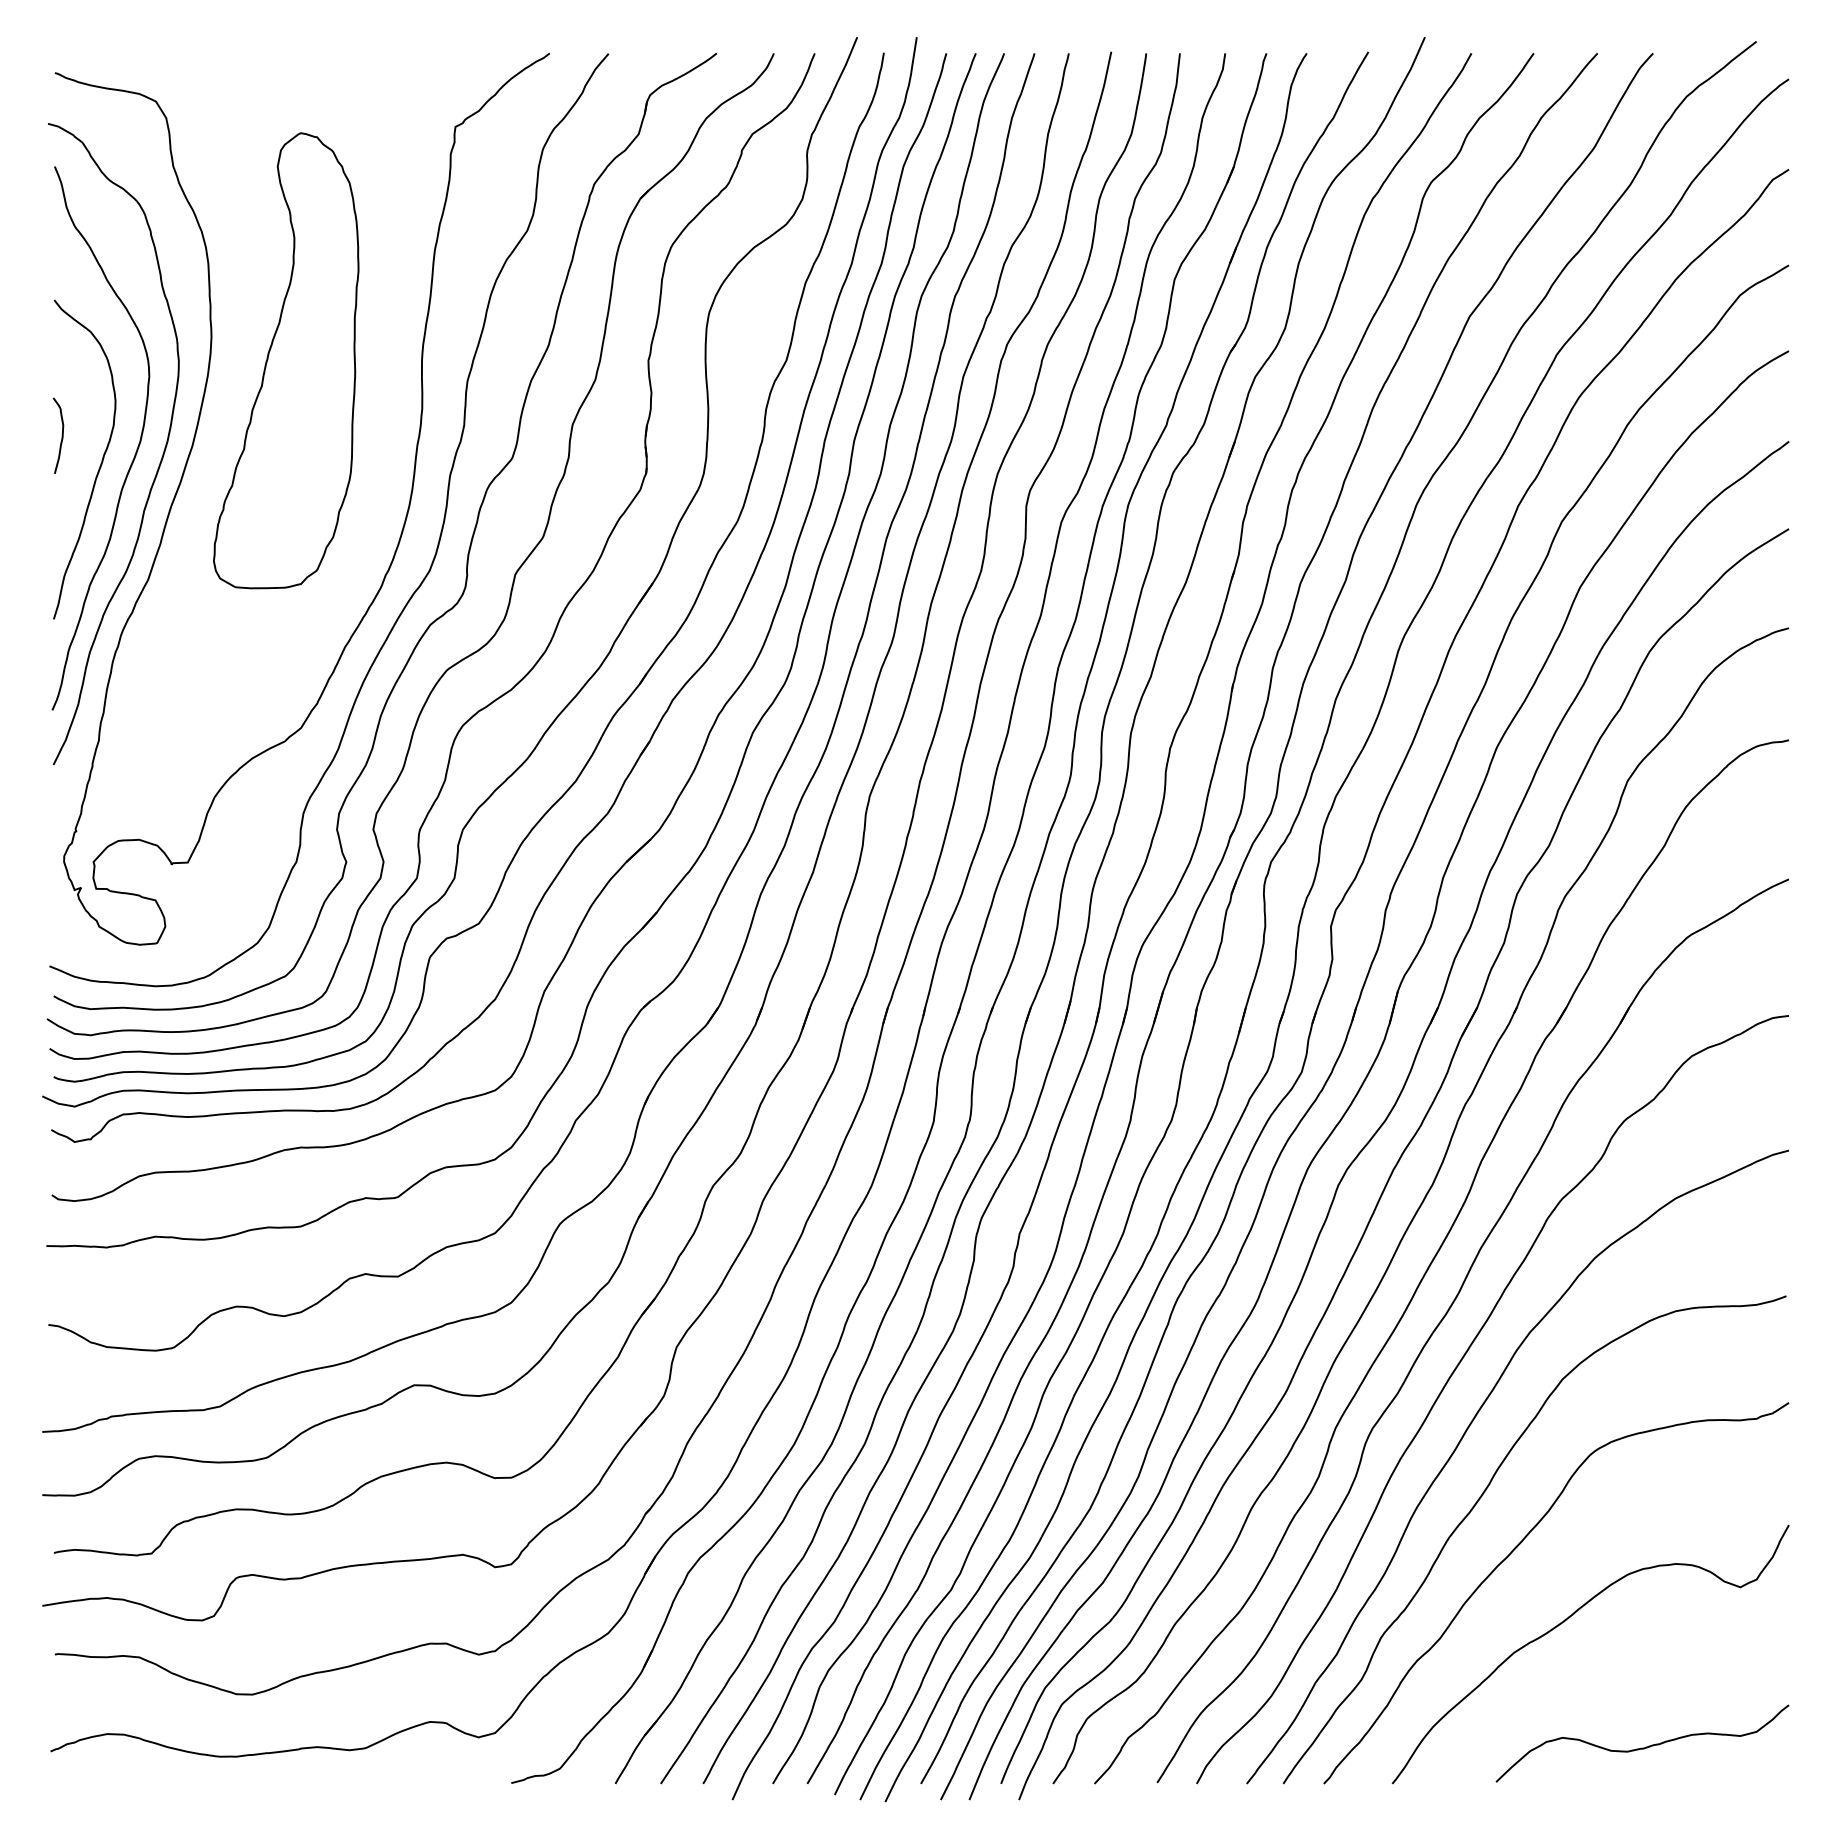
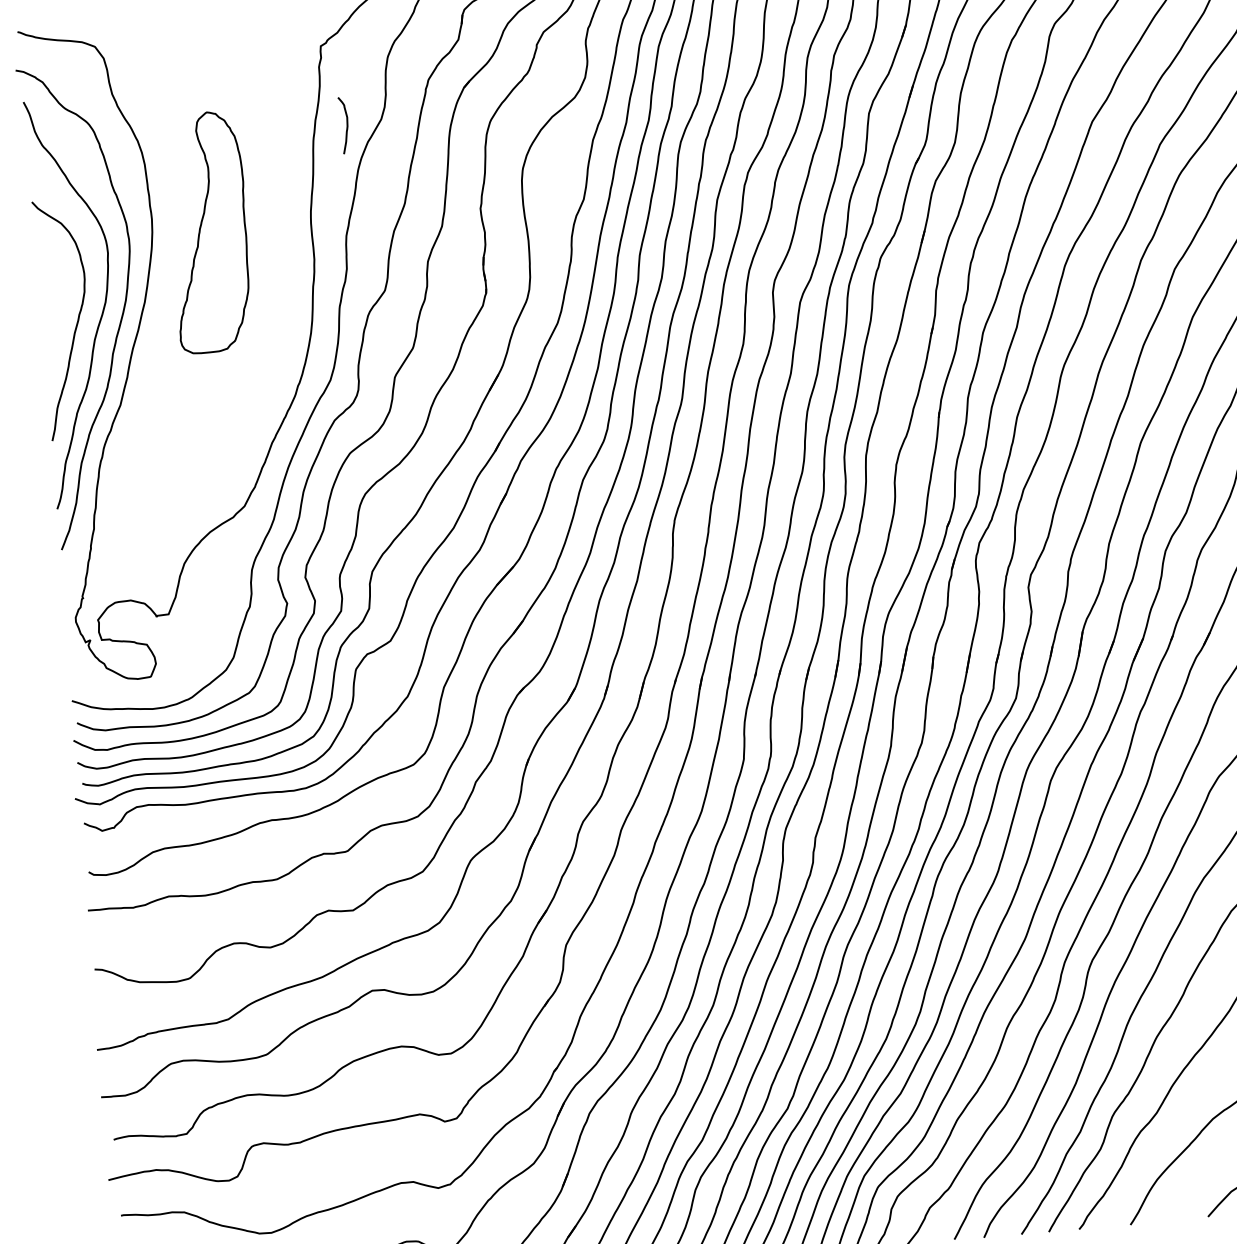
part: (286, 360) -> (209, 232), size x0.7
curve: (61, 435) -> (346, 125), moved

